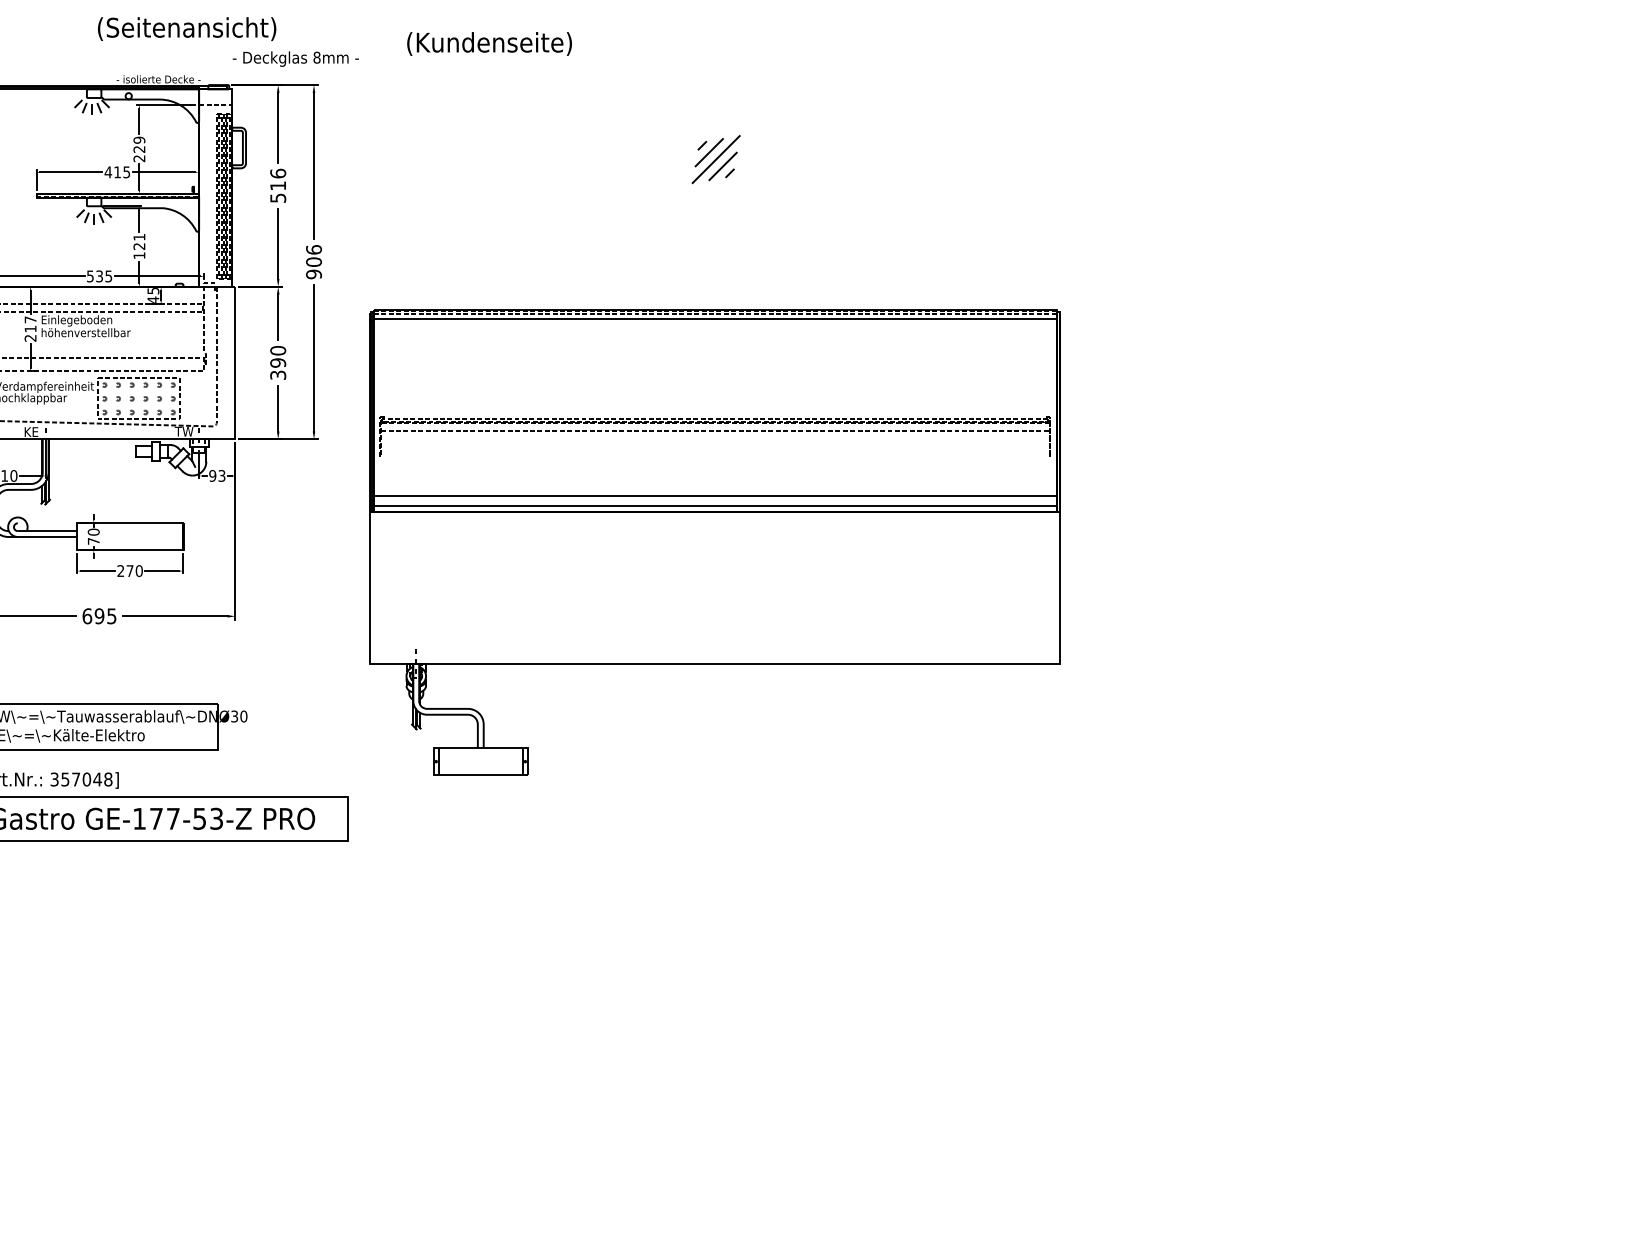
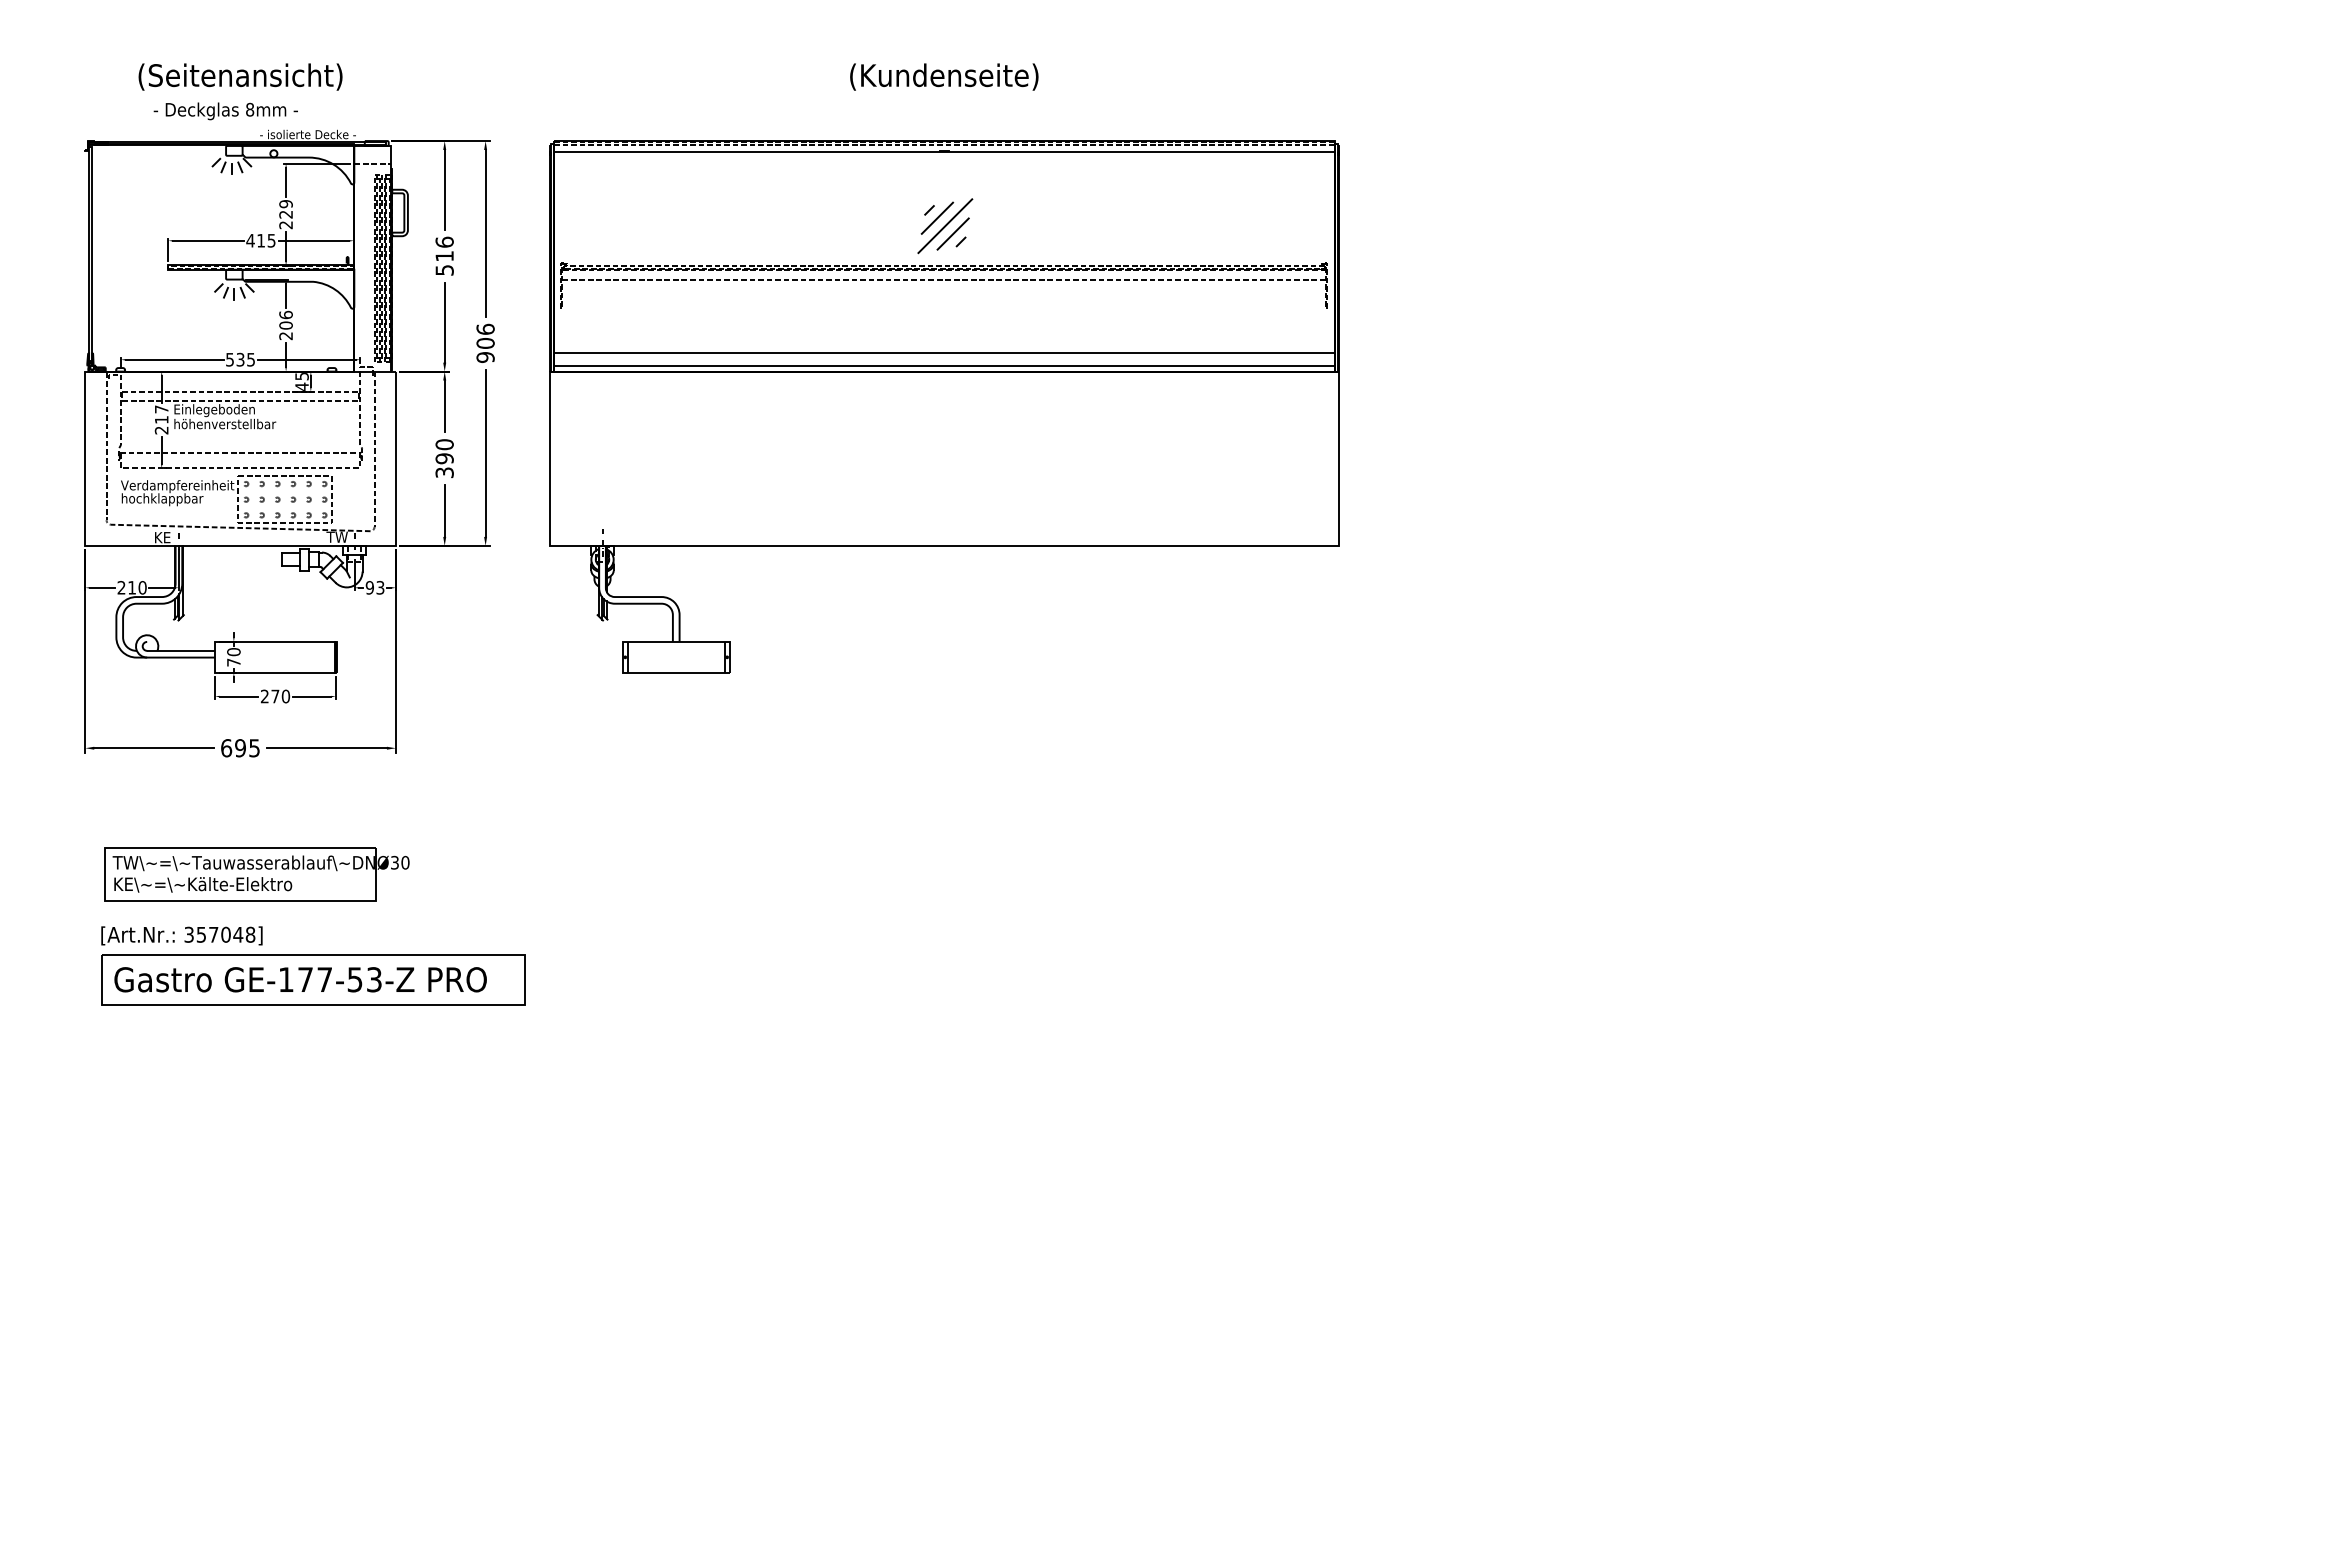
text: (187, 28) -> (240, 76), moved
text: (489, 43) -> (944, 76), moved
text: (295, 59) -> (225, 111), moved
text: (138, 246) -> (285, 325), 121 -> 206
part: (715, 542) -> (944, 406), moved

